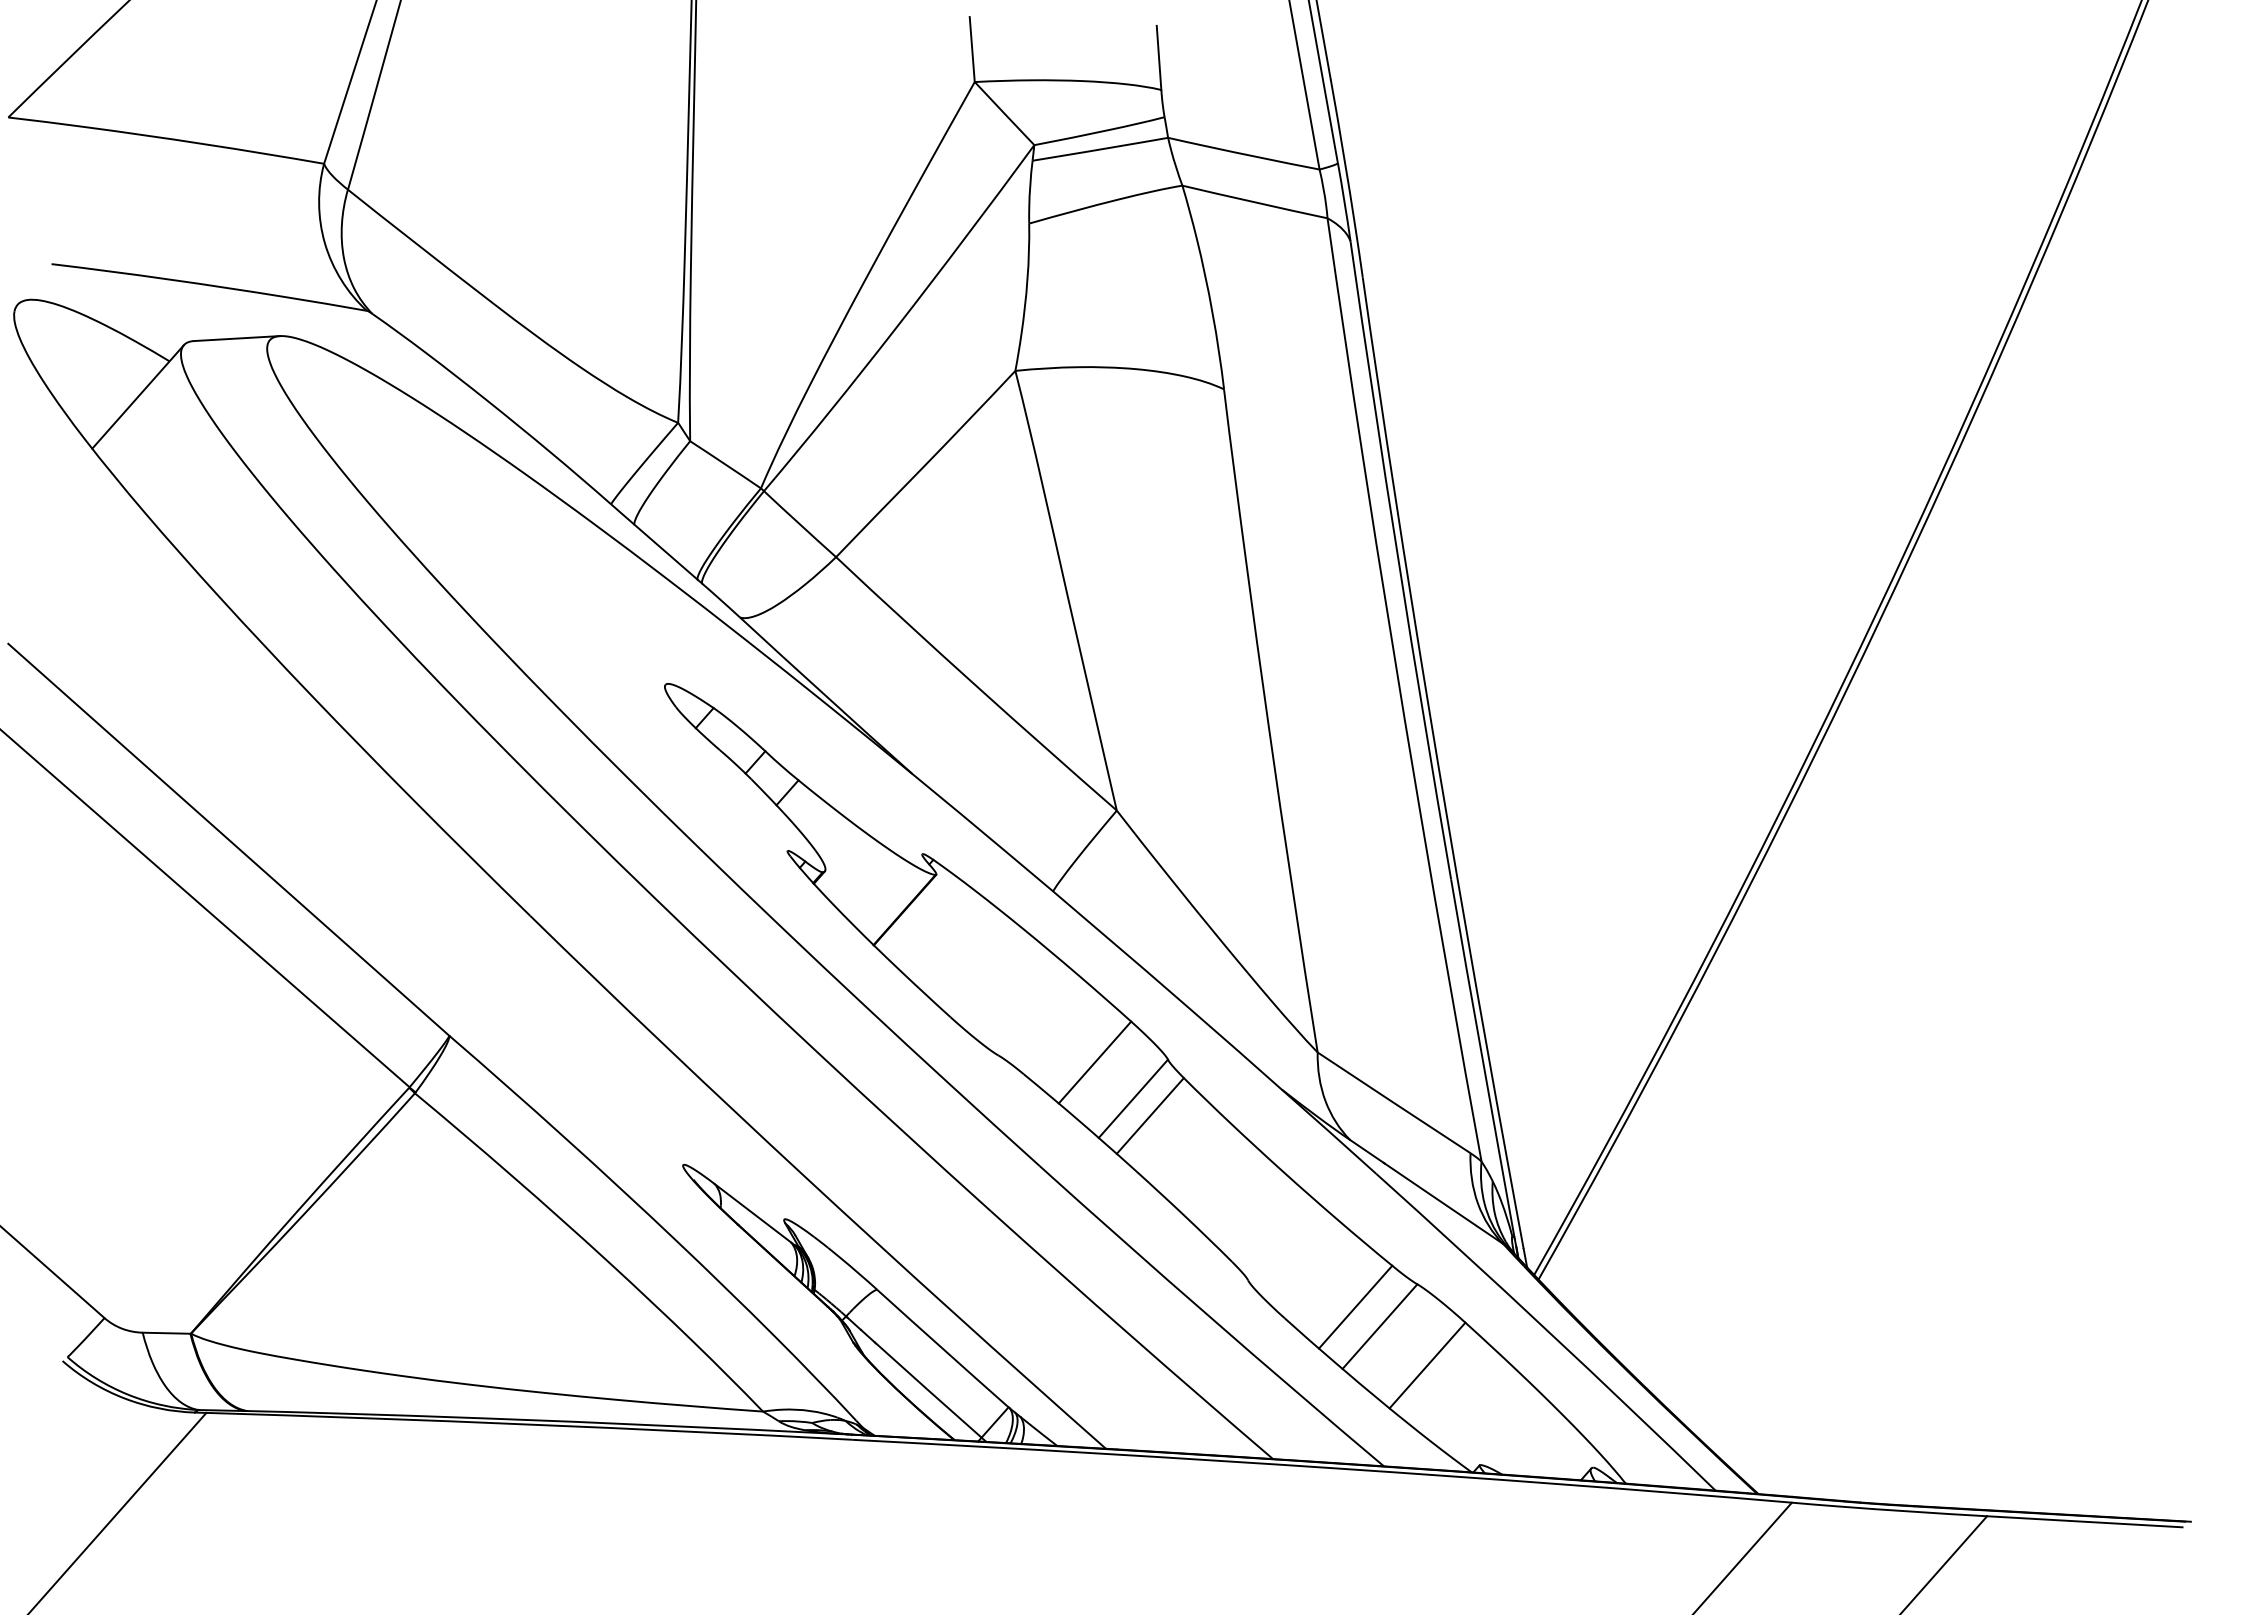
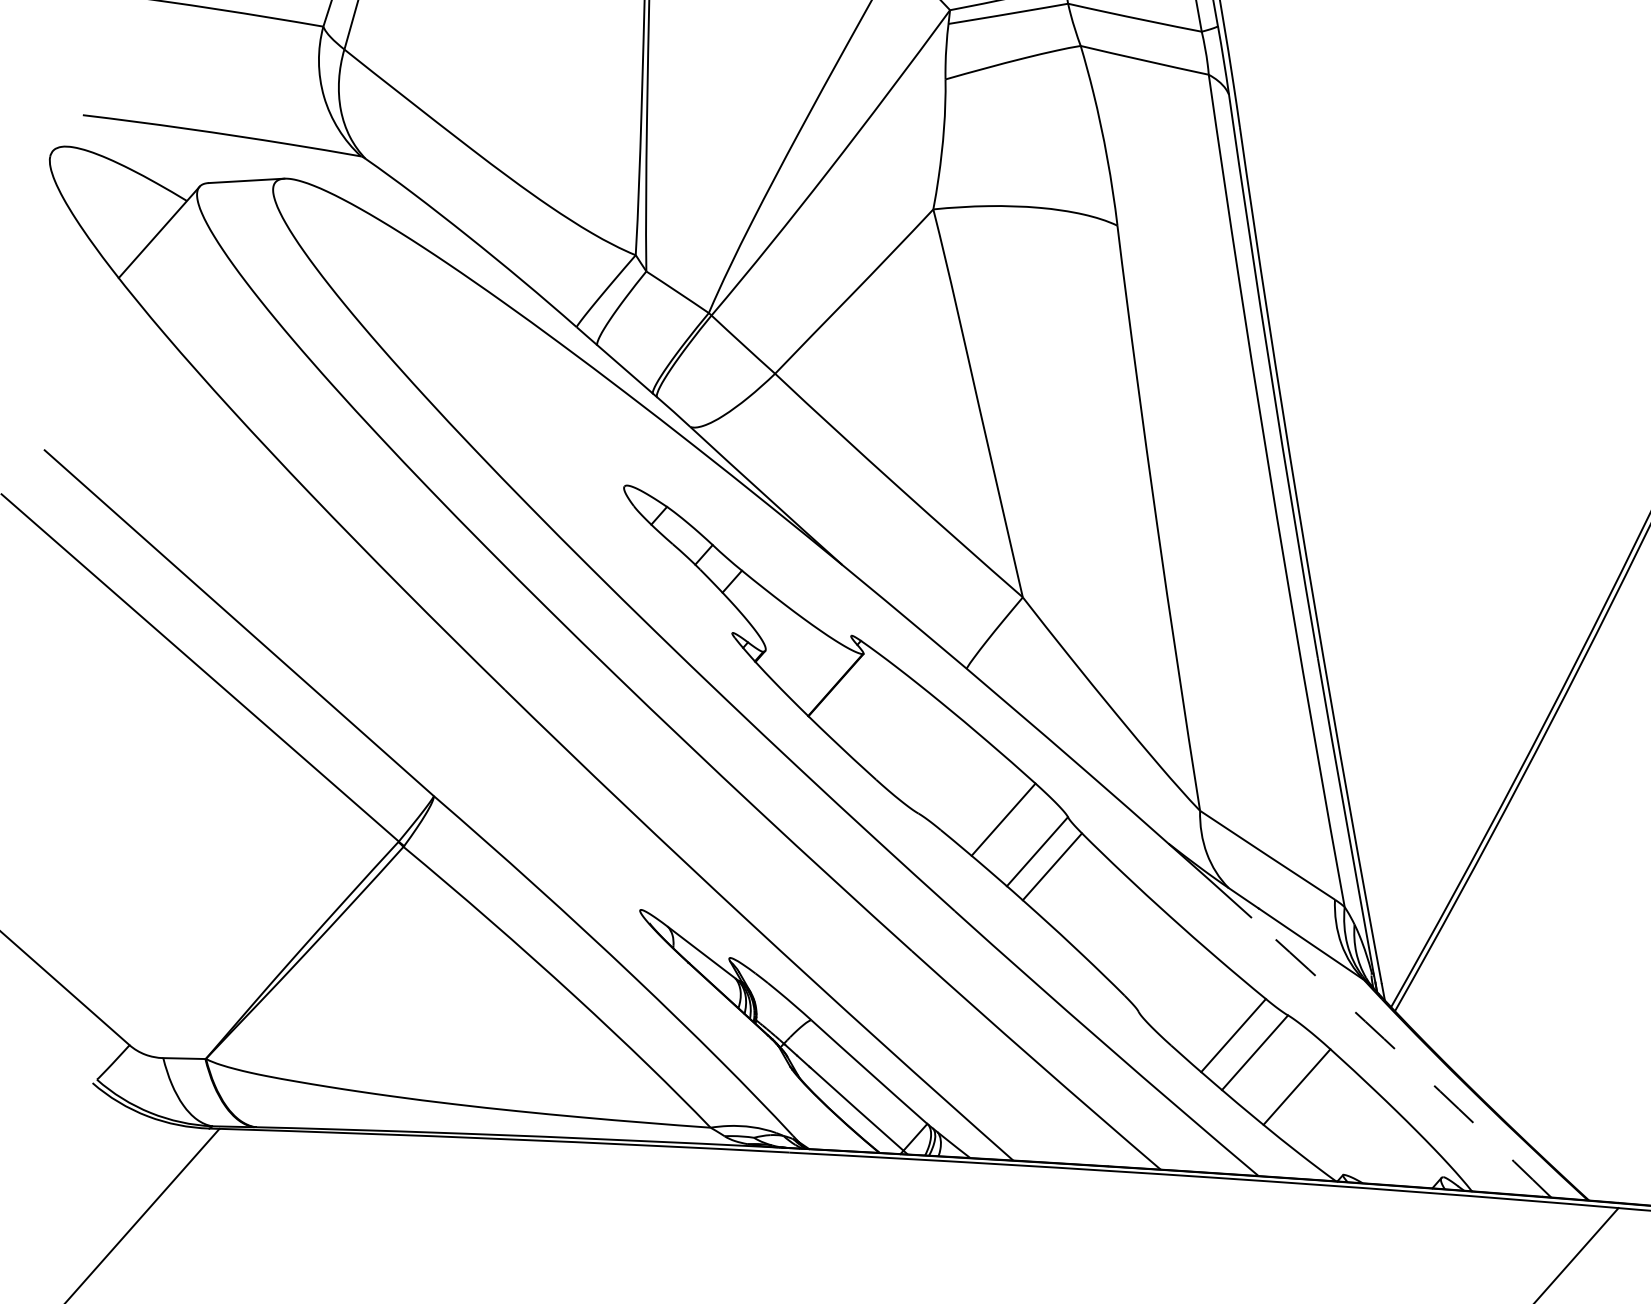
arc: (1547, 1330) -> (1402, 1056), solid -> dashed

